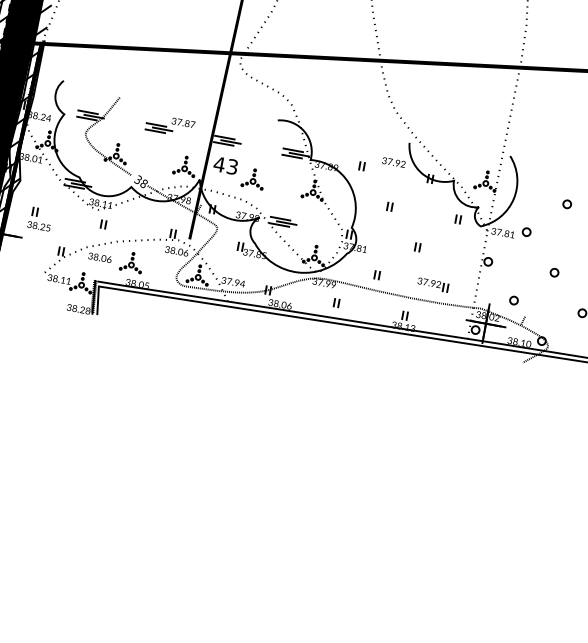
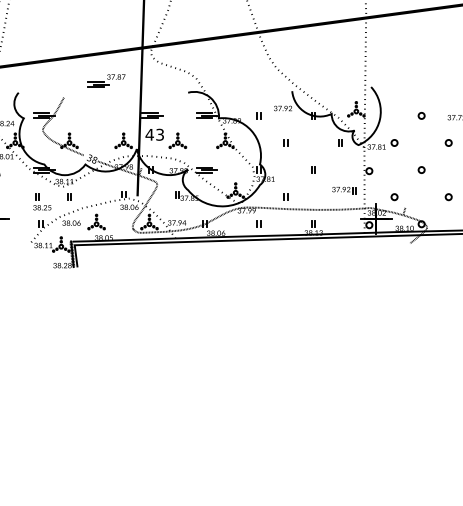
part: (170, 125) -> (106, 80), moved
part: (40, 218) -> (42, 201), moved
part: (433, 284) -> (344, 190), moved

